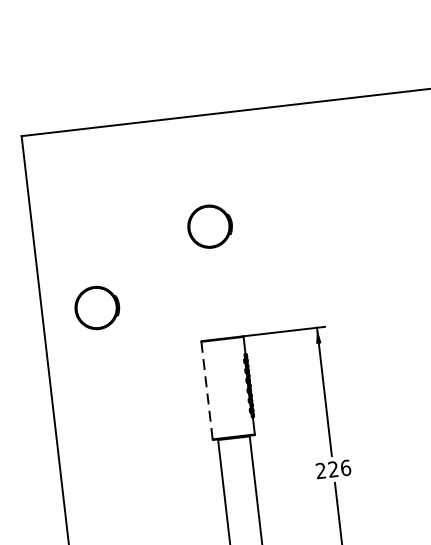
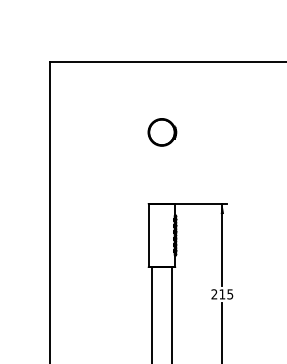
part: (97, 308) -> (85, 175), removed
line: (207, 390) -> (148, 235), dashed -> solid
text: (339, 468) -> (226, 294), 226 -> 215

